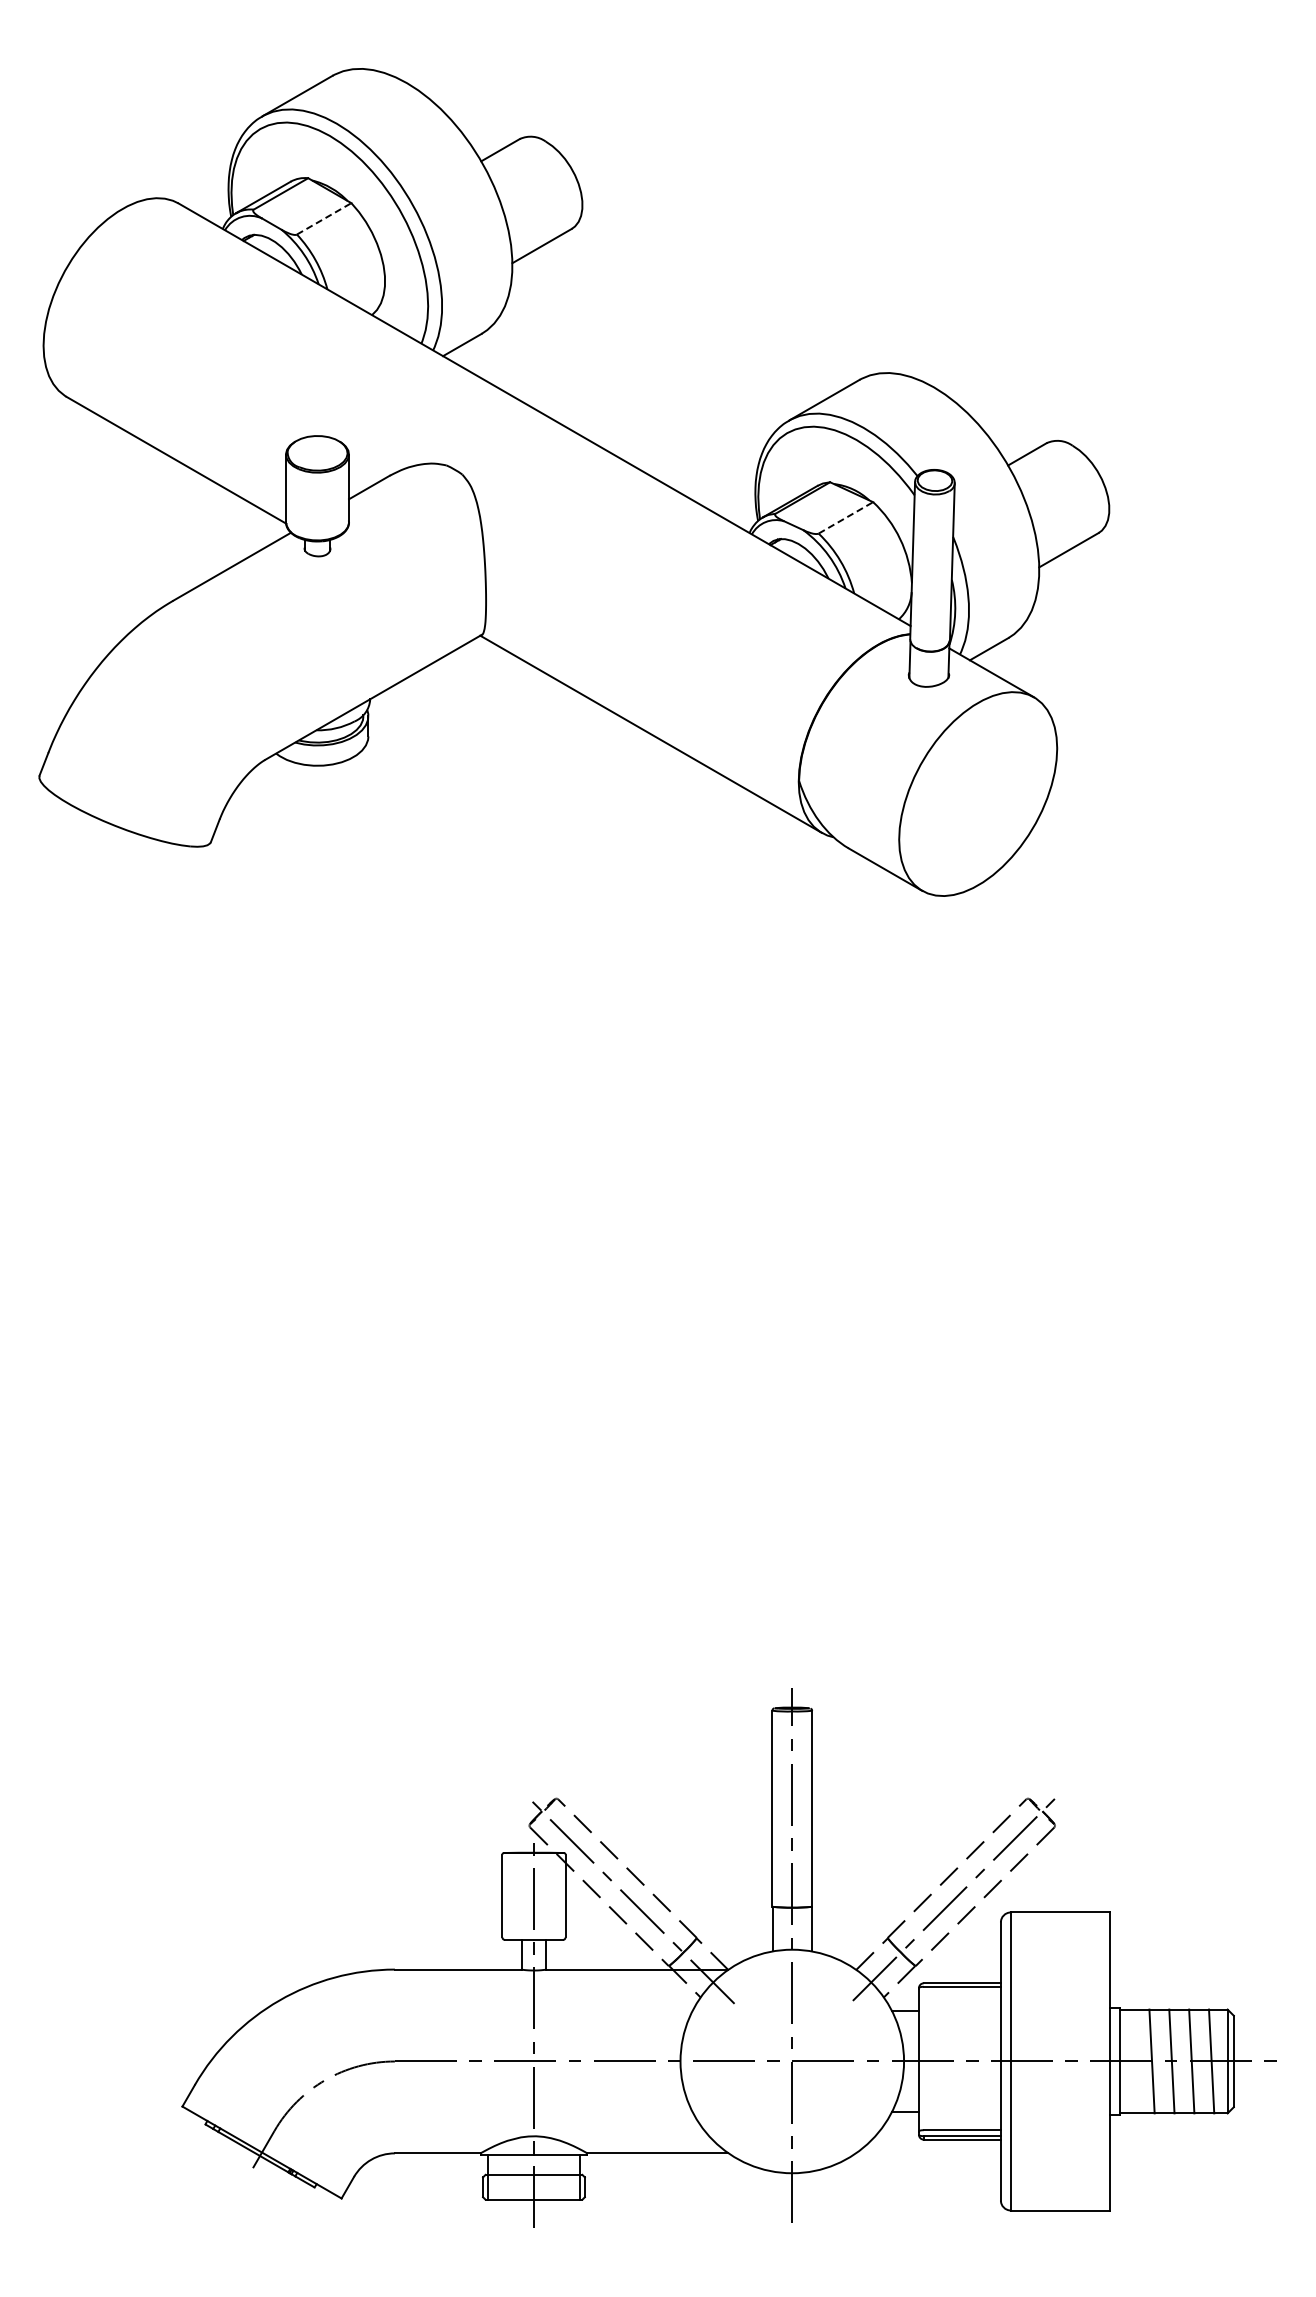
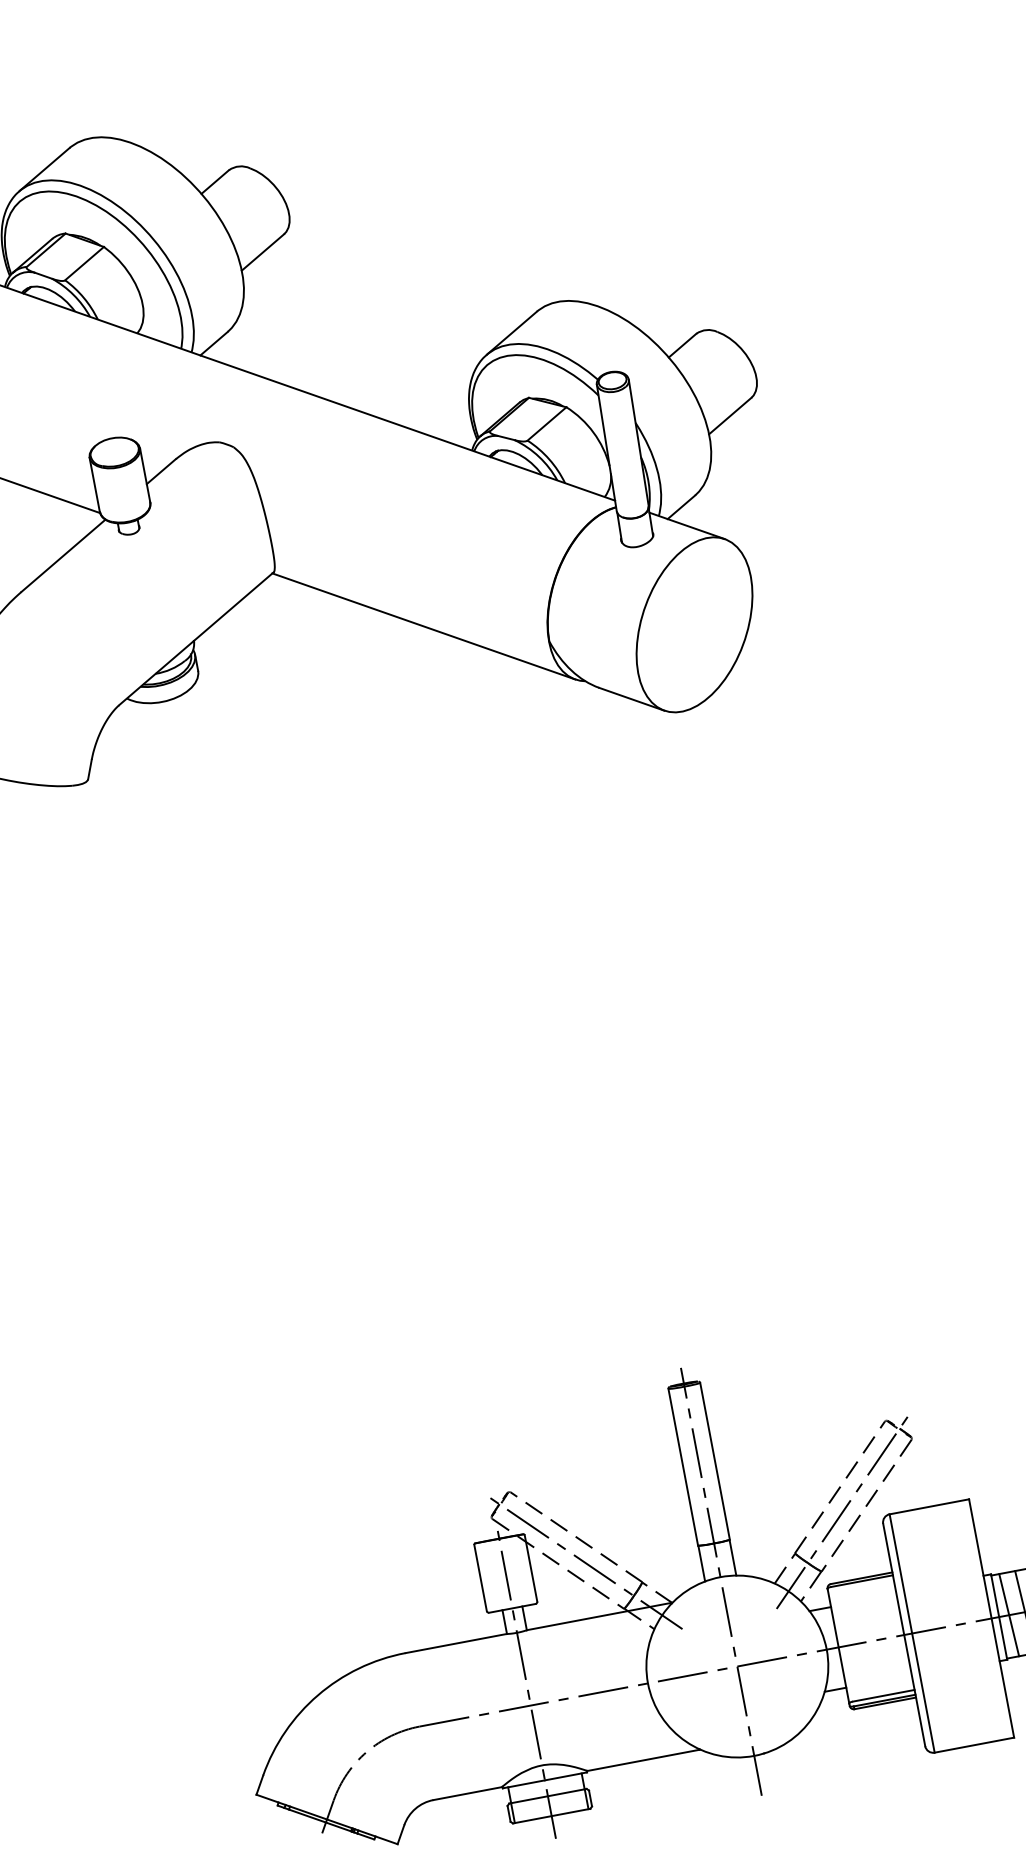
line: (324, 218) -> (84, 263), dashed -> solid
line: (846, 517) -> (547, 423), dashed -> solid
line: (1131, 2061) -> (1008, 1615), added

